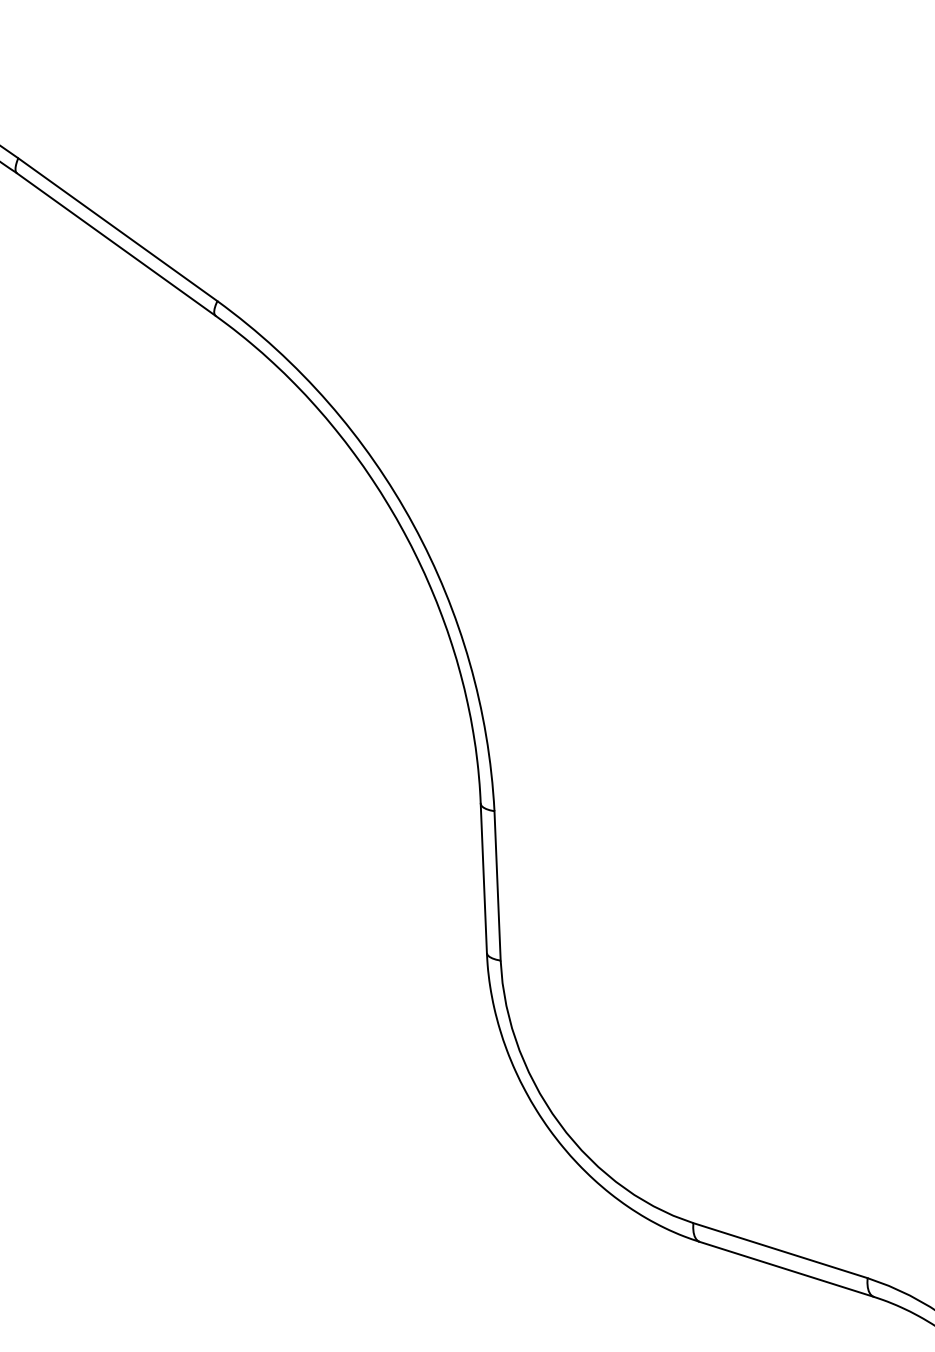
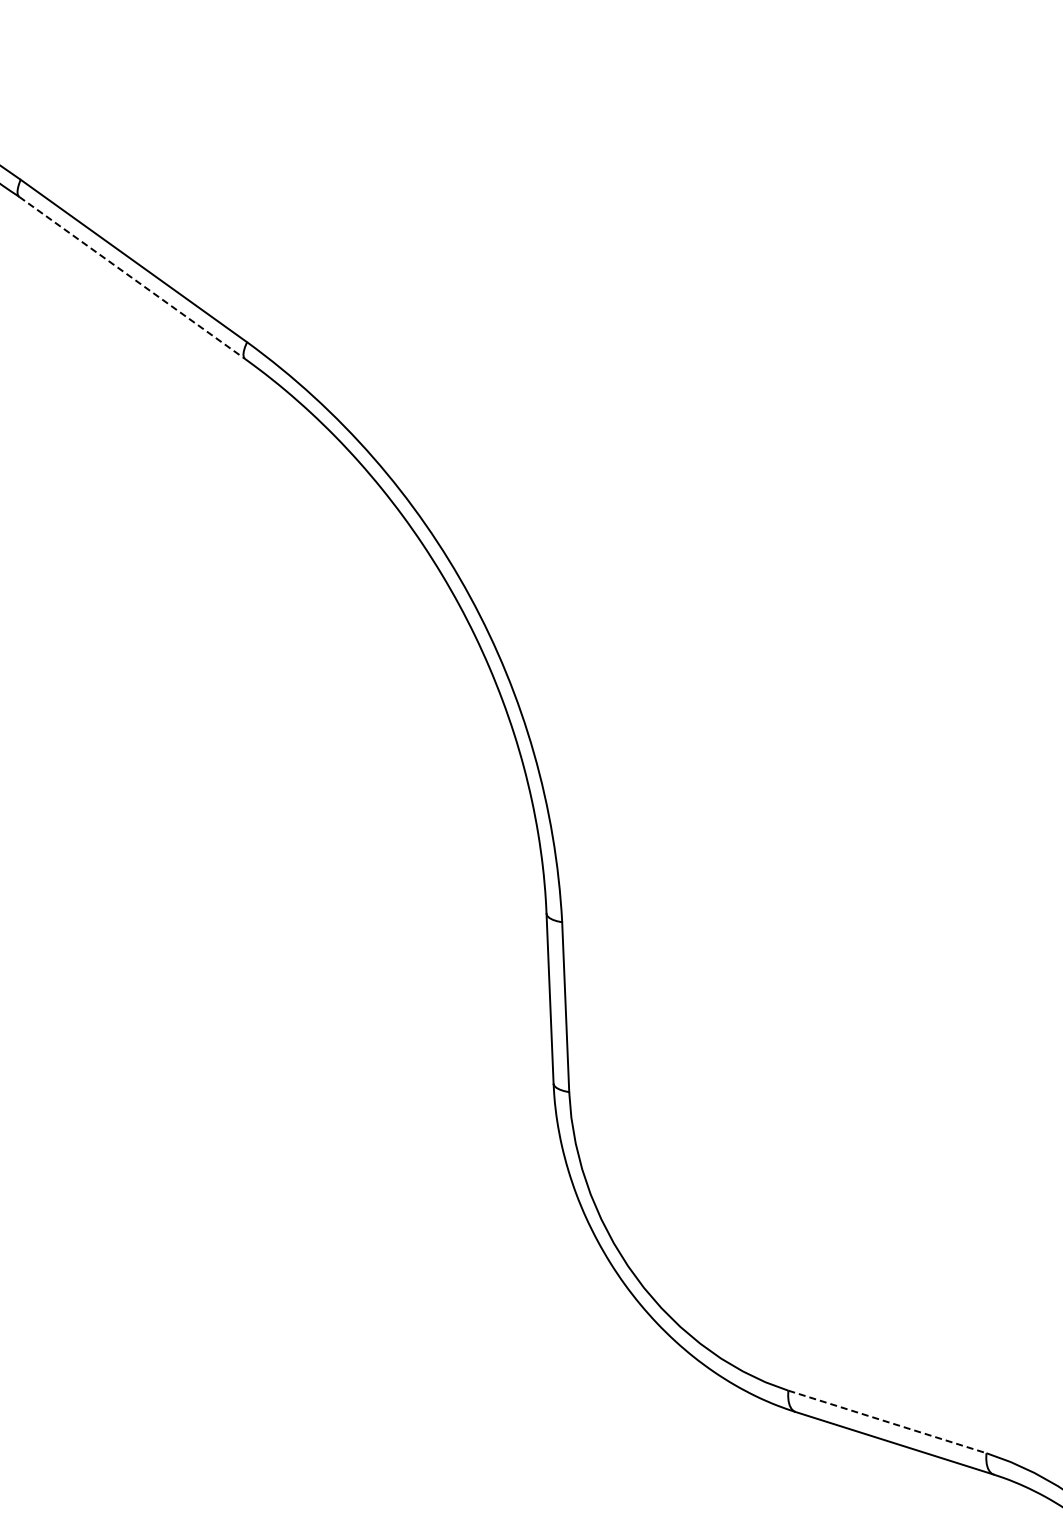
line: (116, 244) -> (132, 277), solid -> dashed
line: (780, 1250) -> (887, 1421), solid -> dashed

